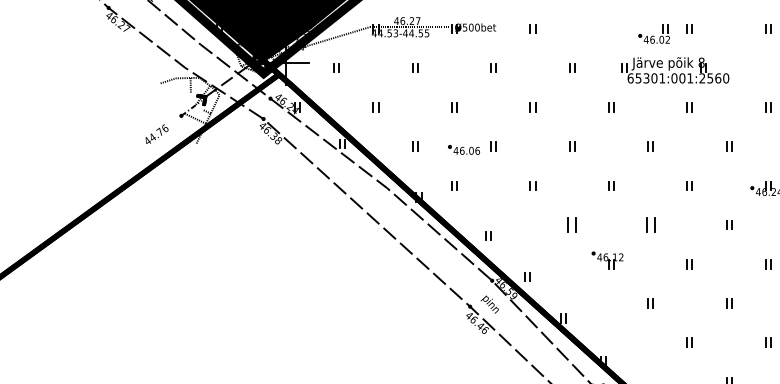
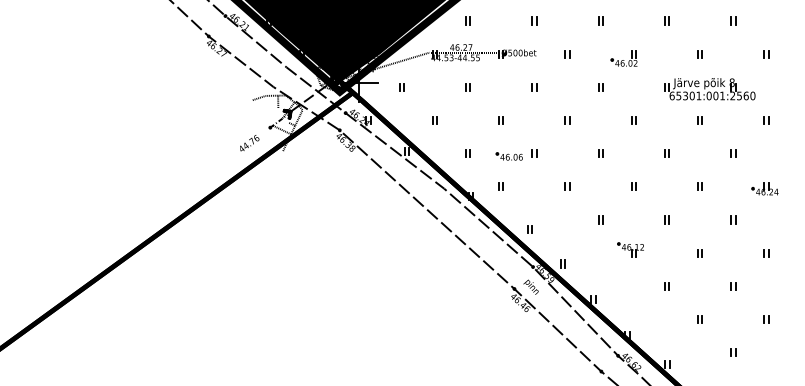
part: (653, 34) -> (623, 58), moved
part: (674, 70) -> (709, 89), moved
part: (571, 224) -> (600, 219), size x0.62
part: (649, 224) -> (666, 219), size x0.62

